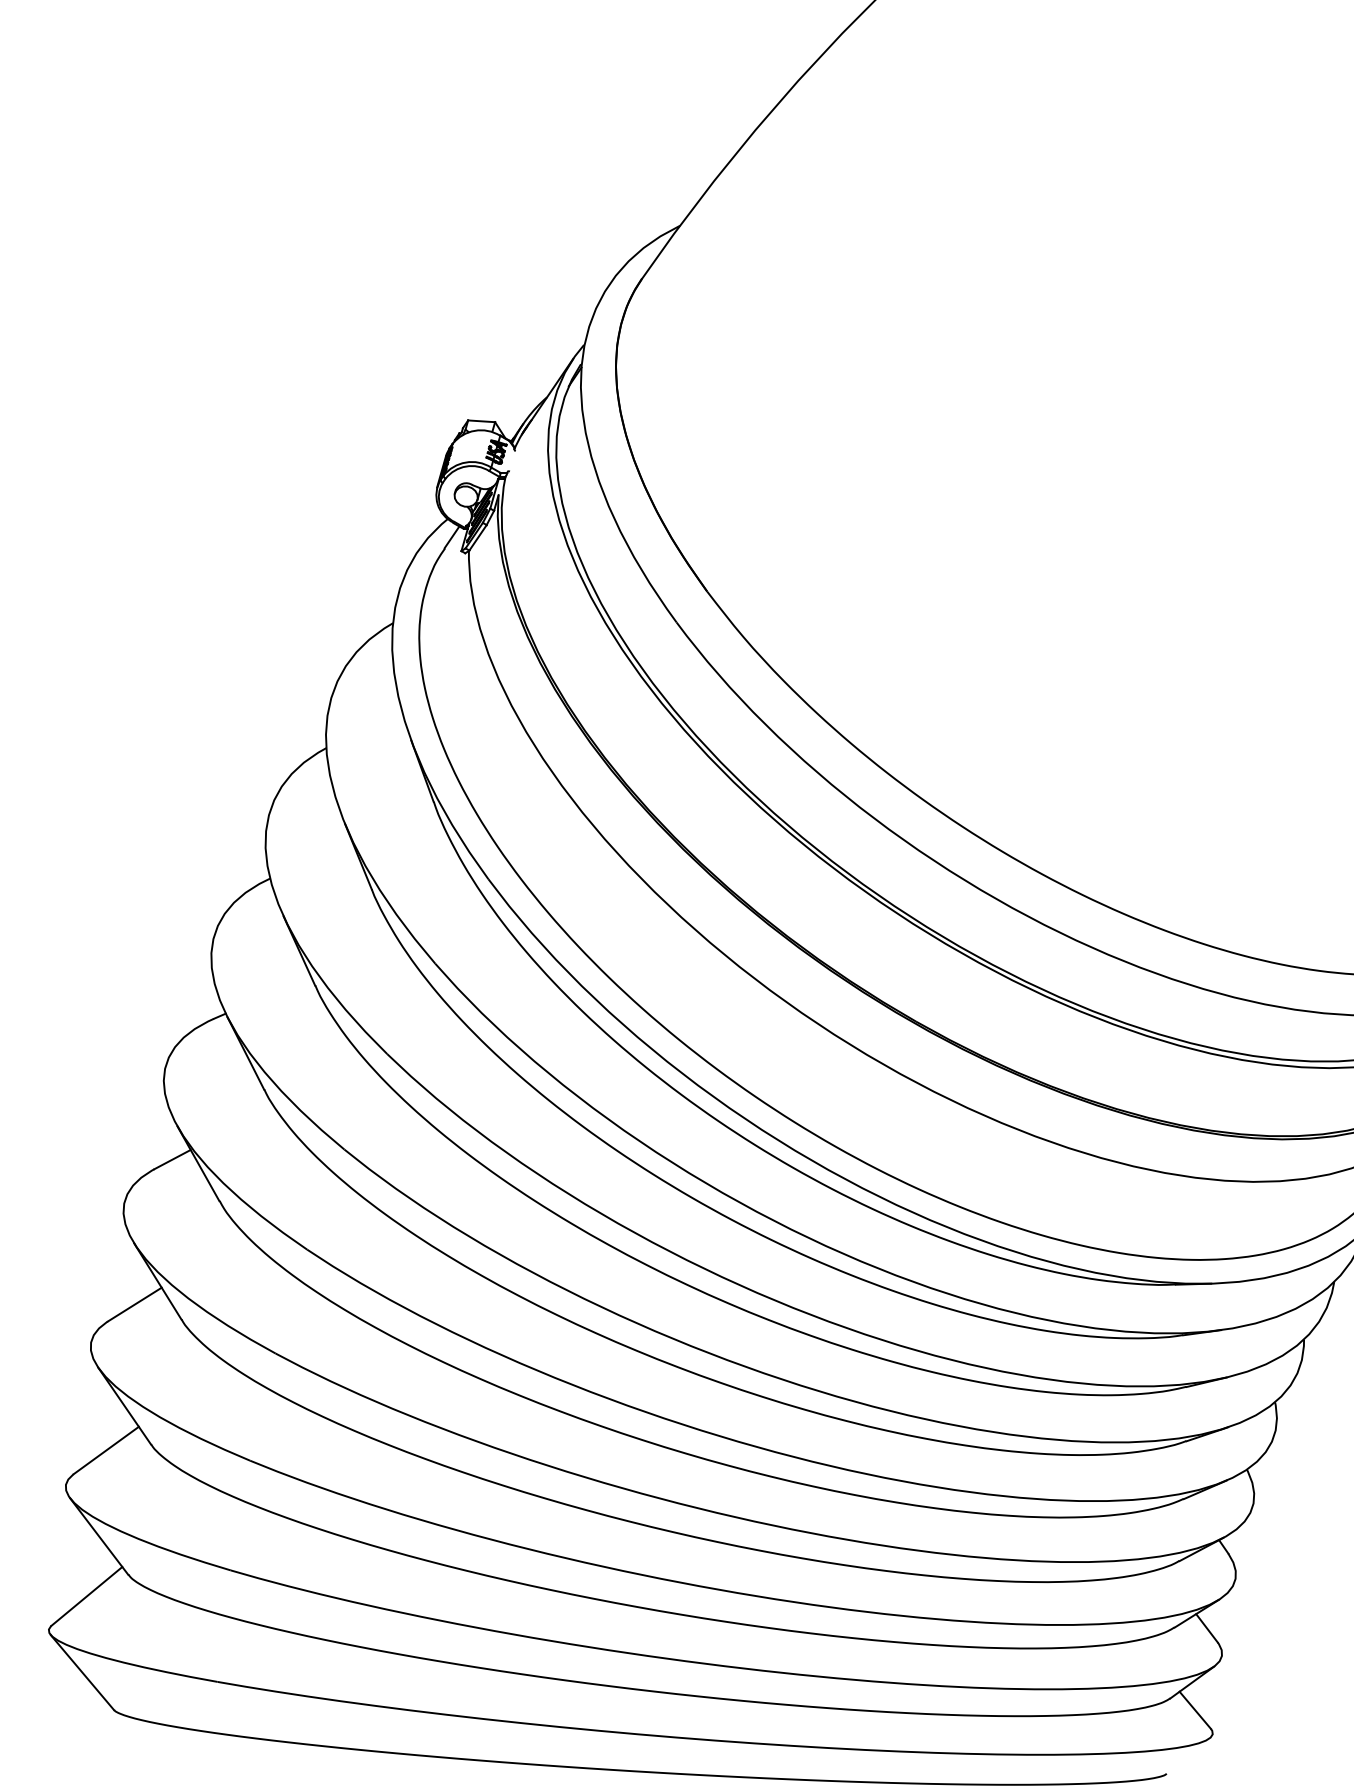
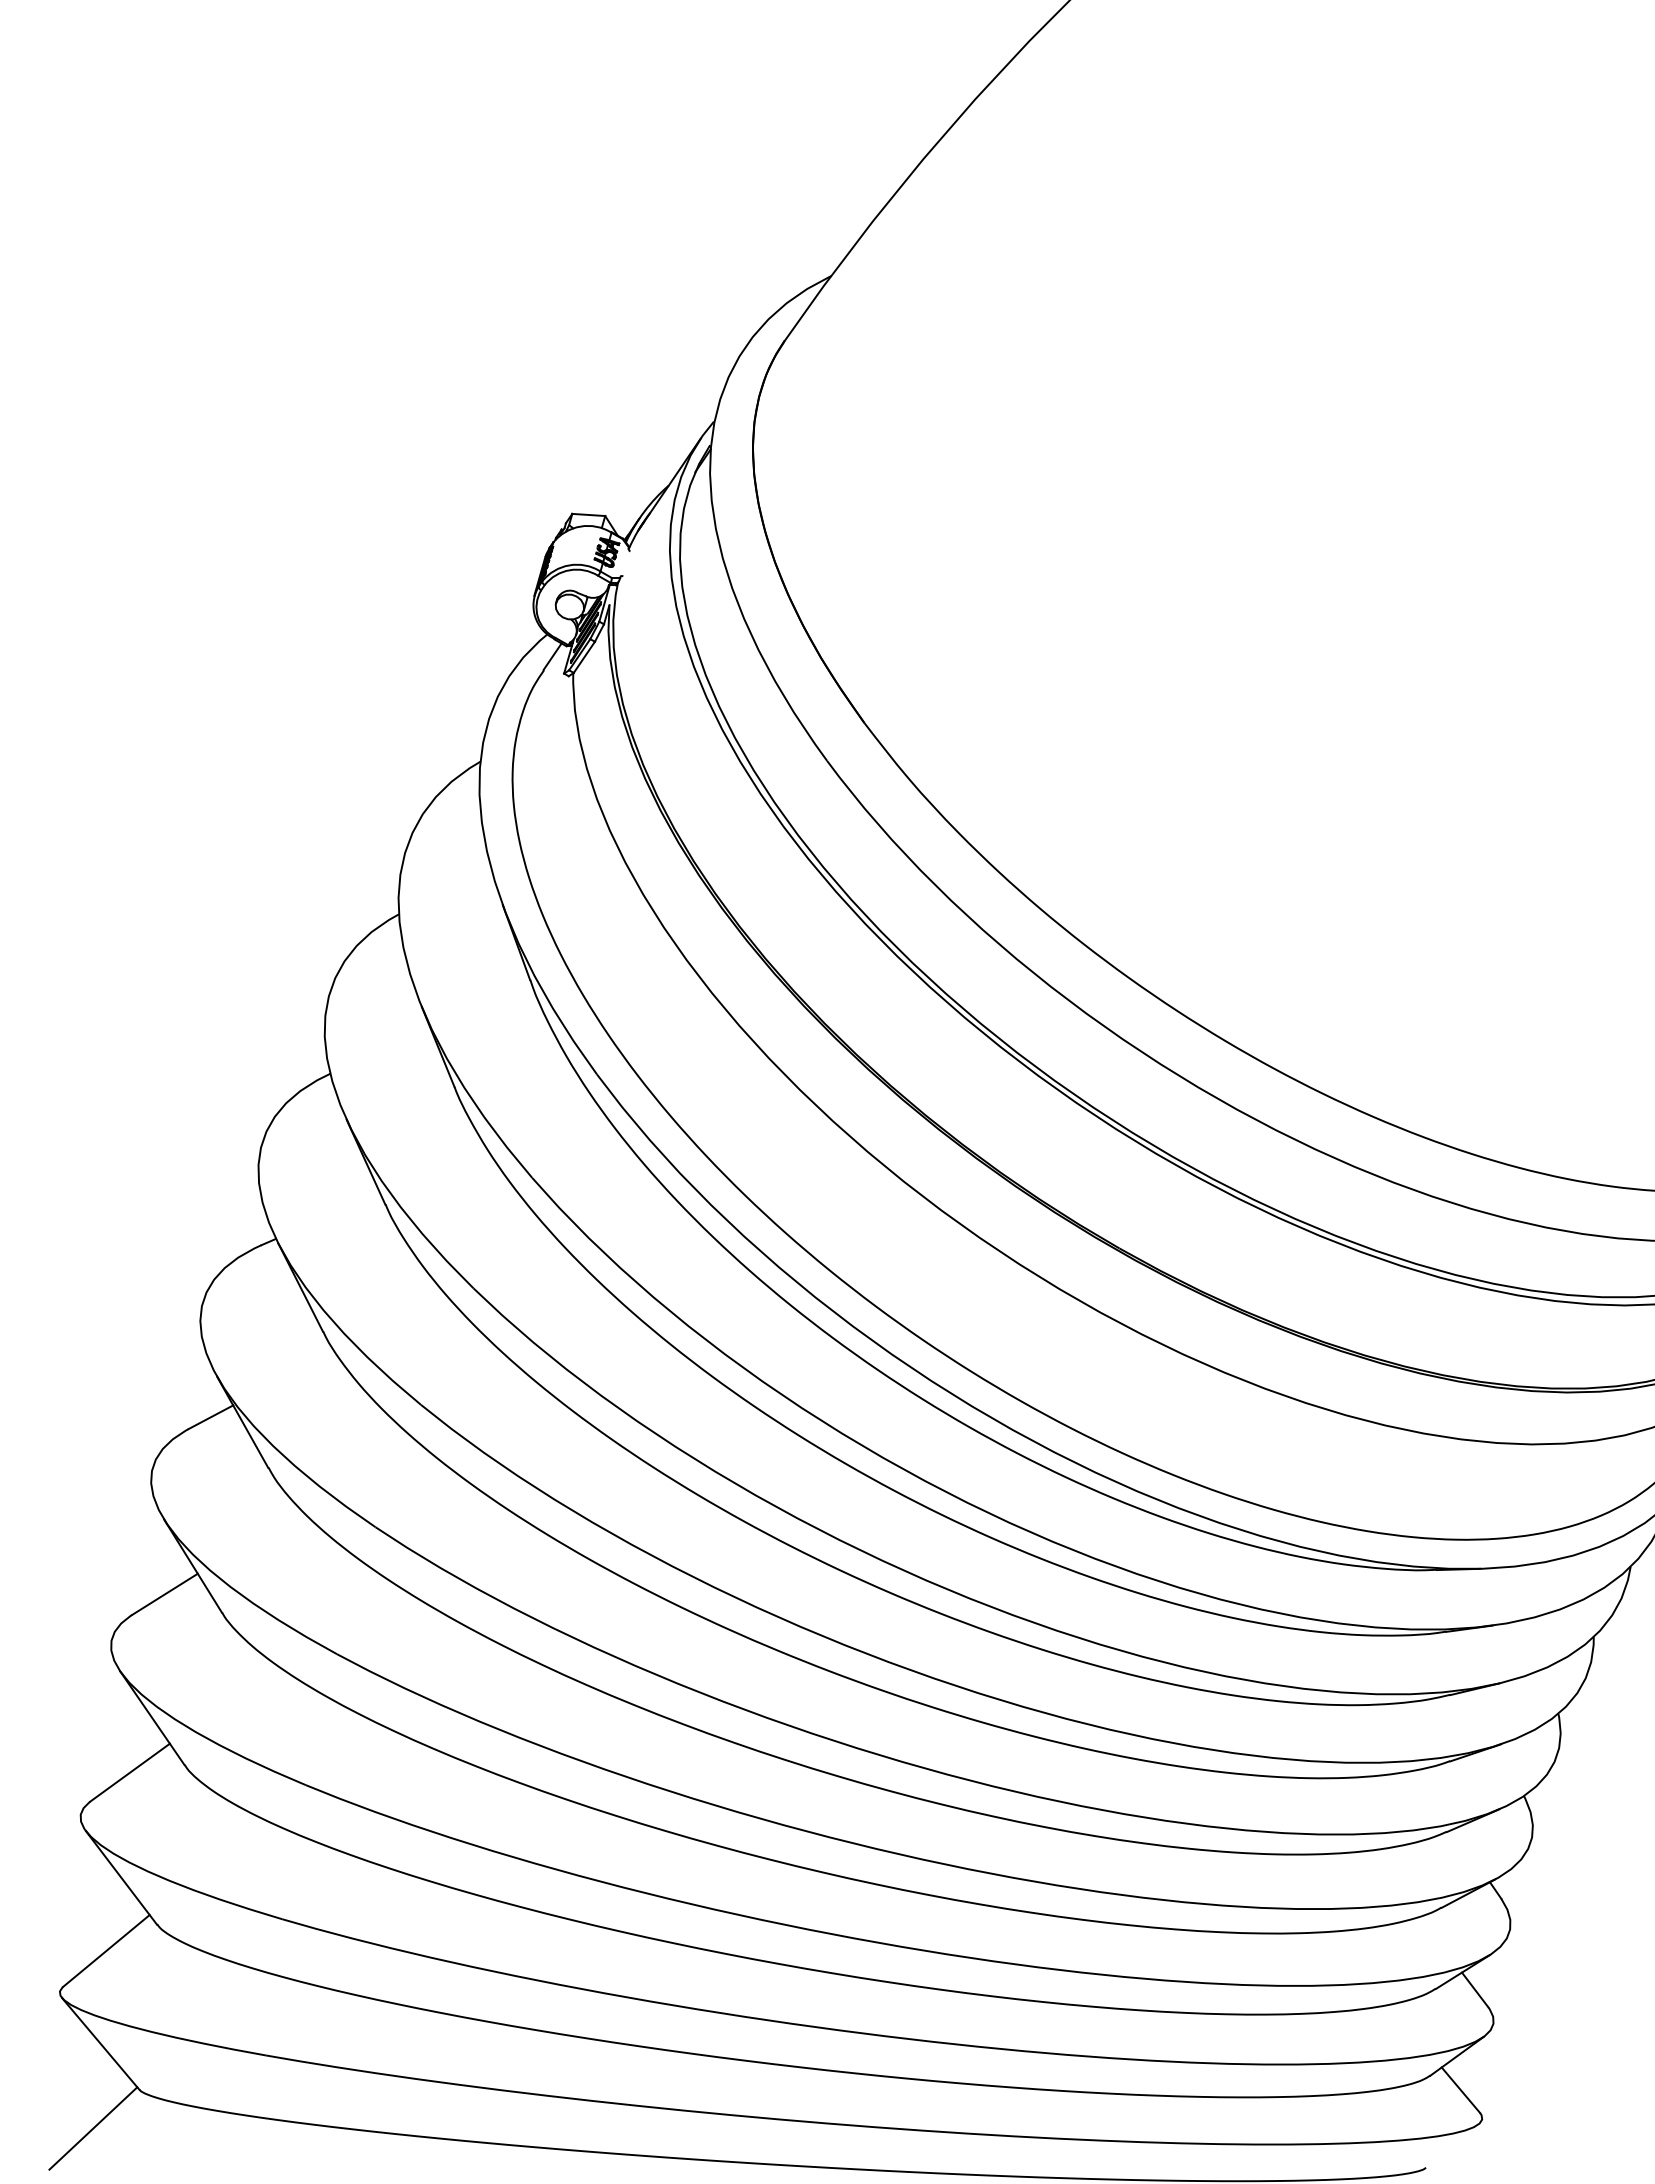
line: (76, 1741) -> (93, 2128), added

